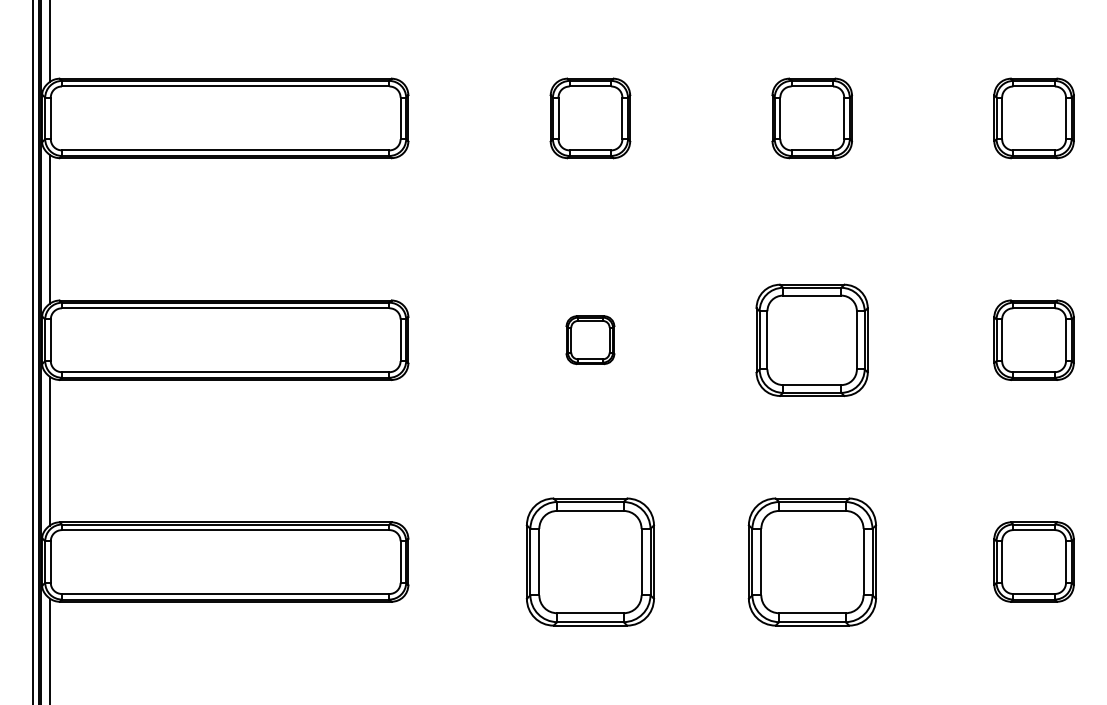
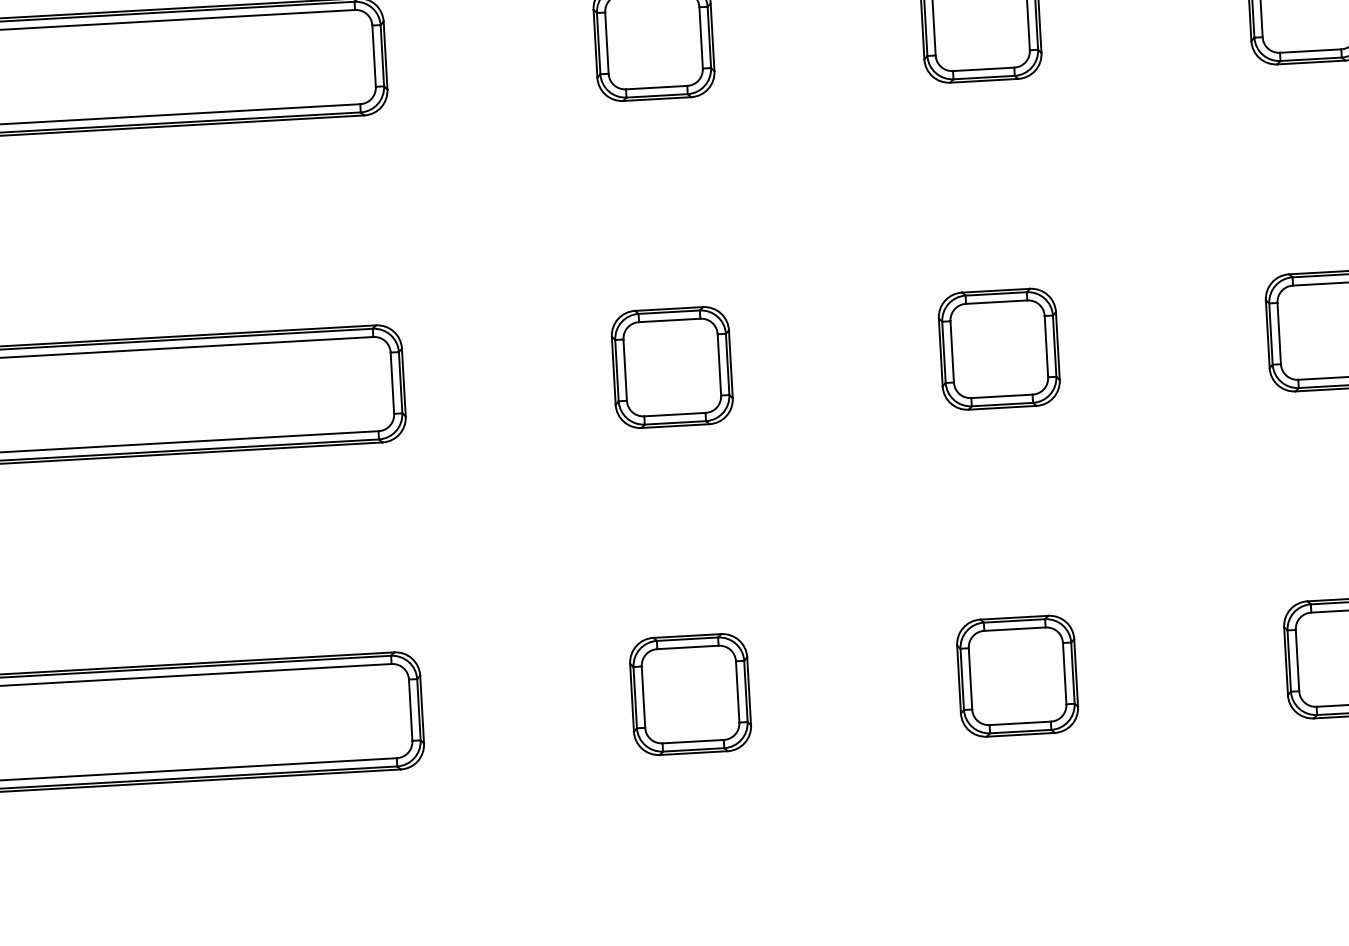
part: (590, 339) -> (672, 366), size x1.67
part: (812, 339) -> (999, 348), size x0.71
part: (590, 561) -> (690, 693), size x0.62
part: (811, 561) -> (1016, 675), size x0.62

